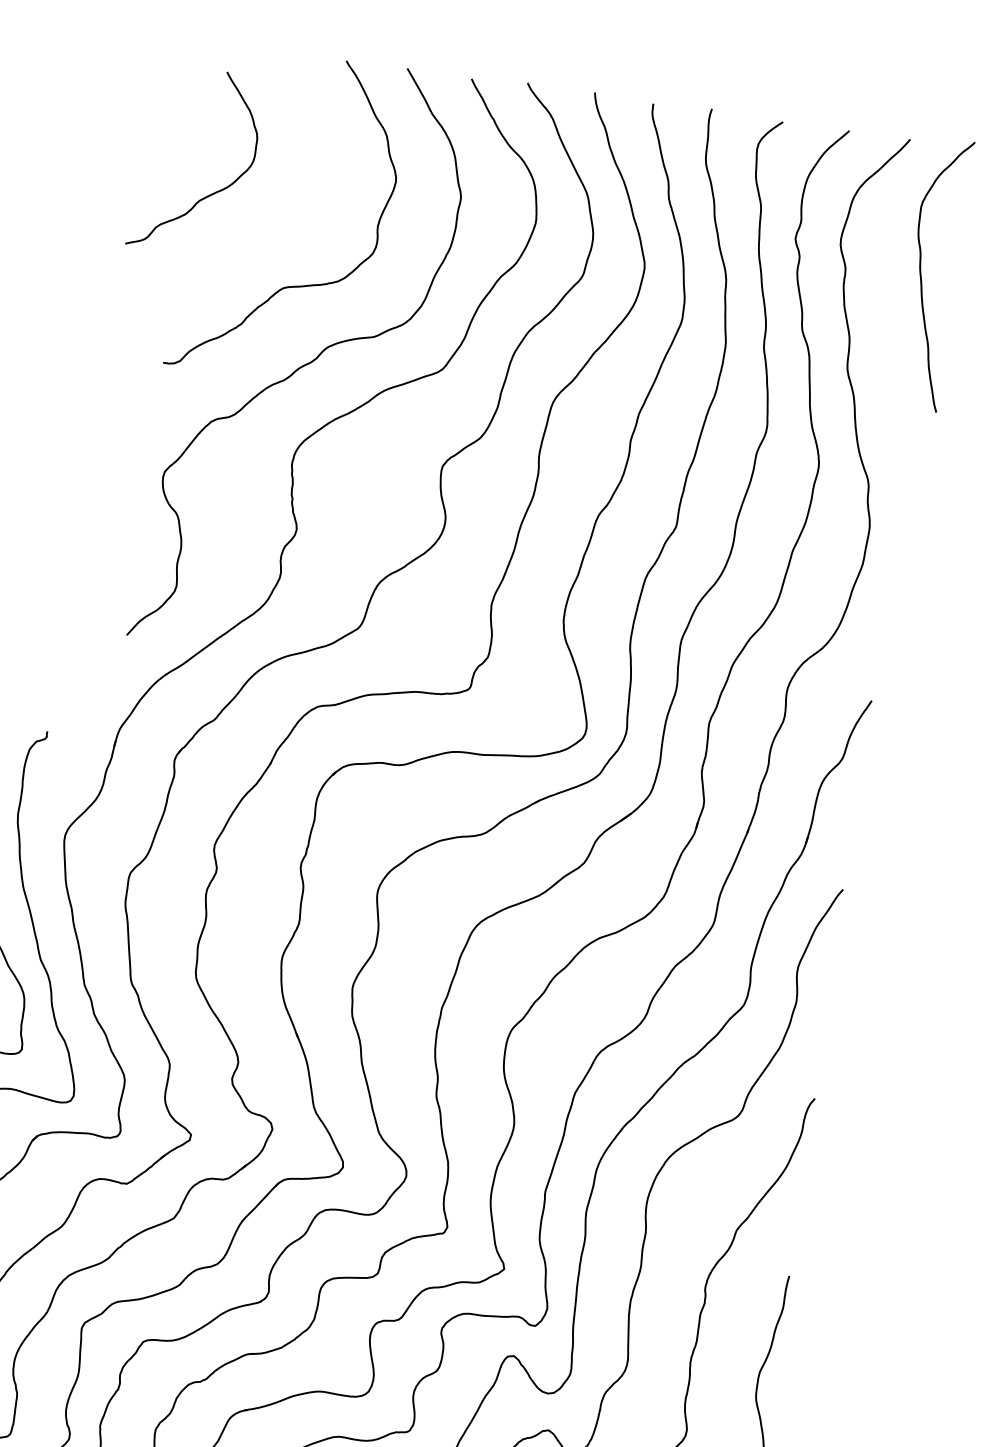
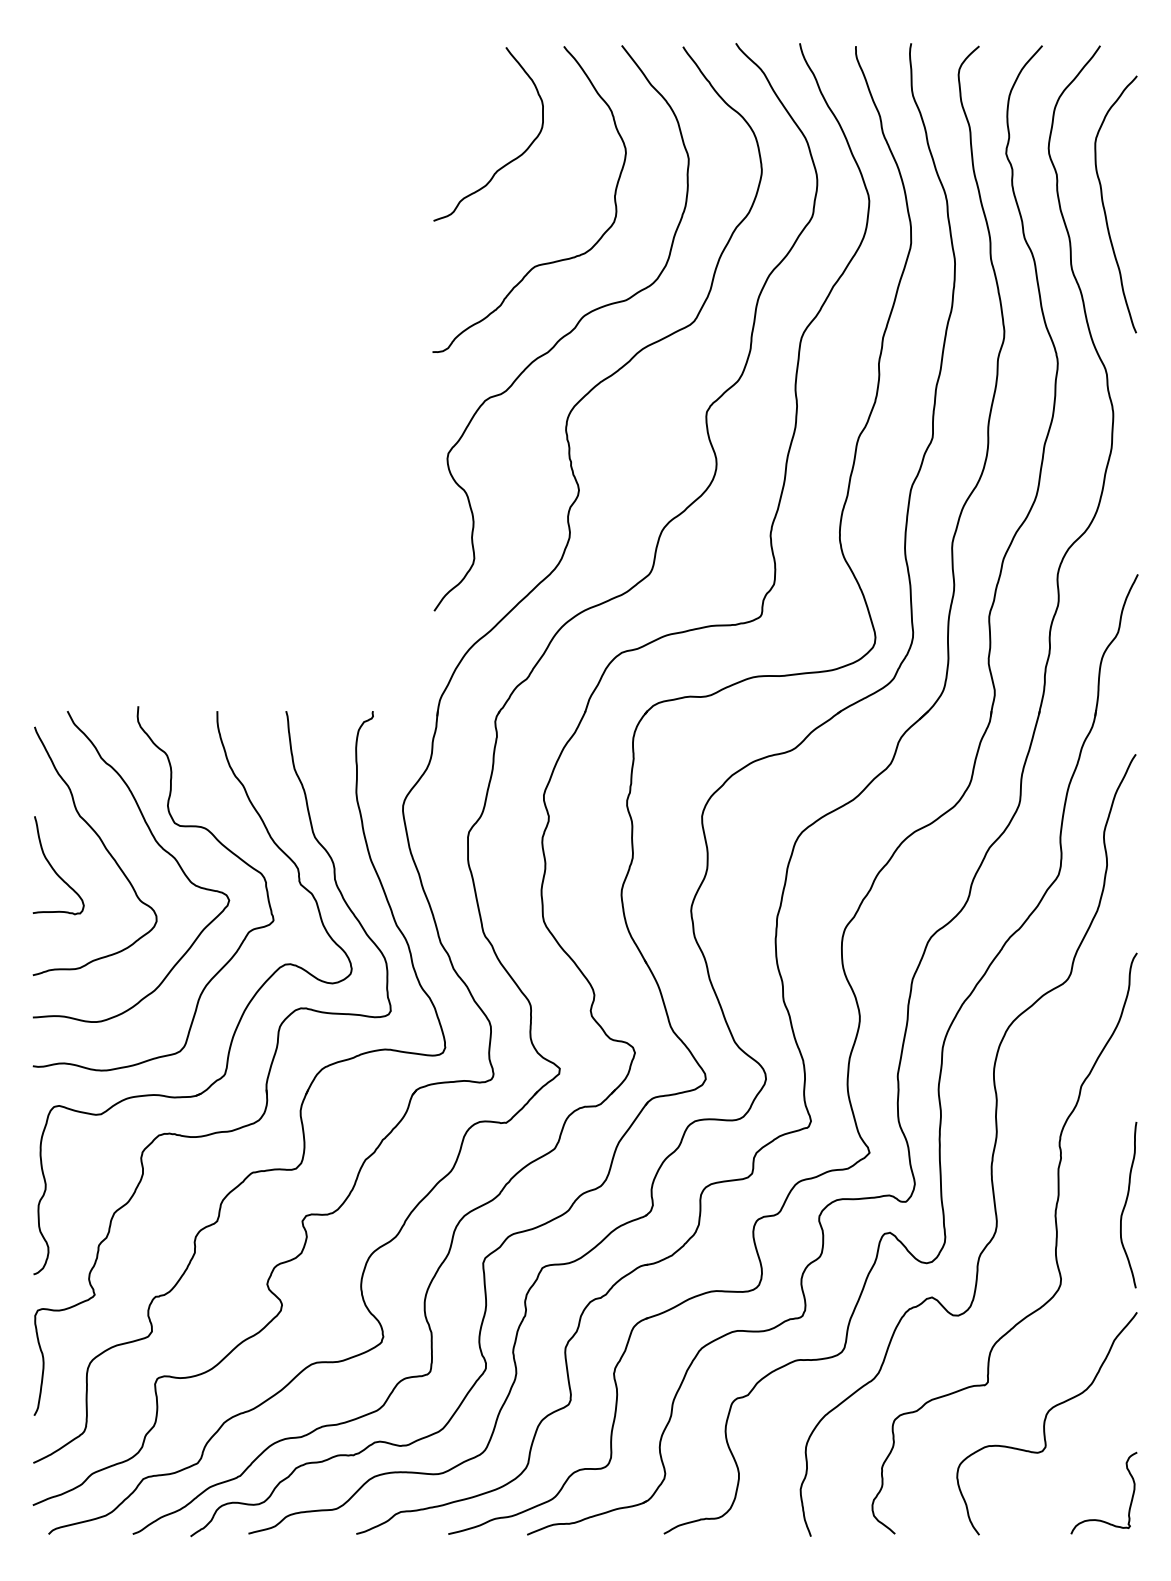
curve: (210, 194) -> (506, 163), moved
curve: (921, 273) -> (1104, 205), moved

